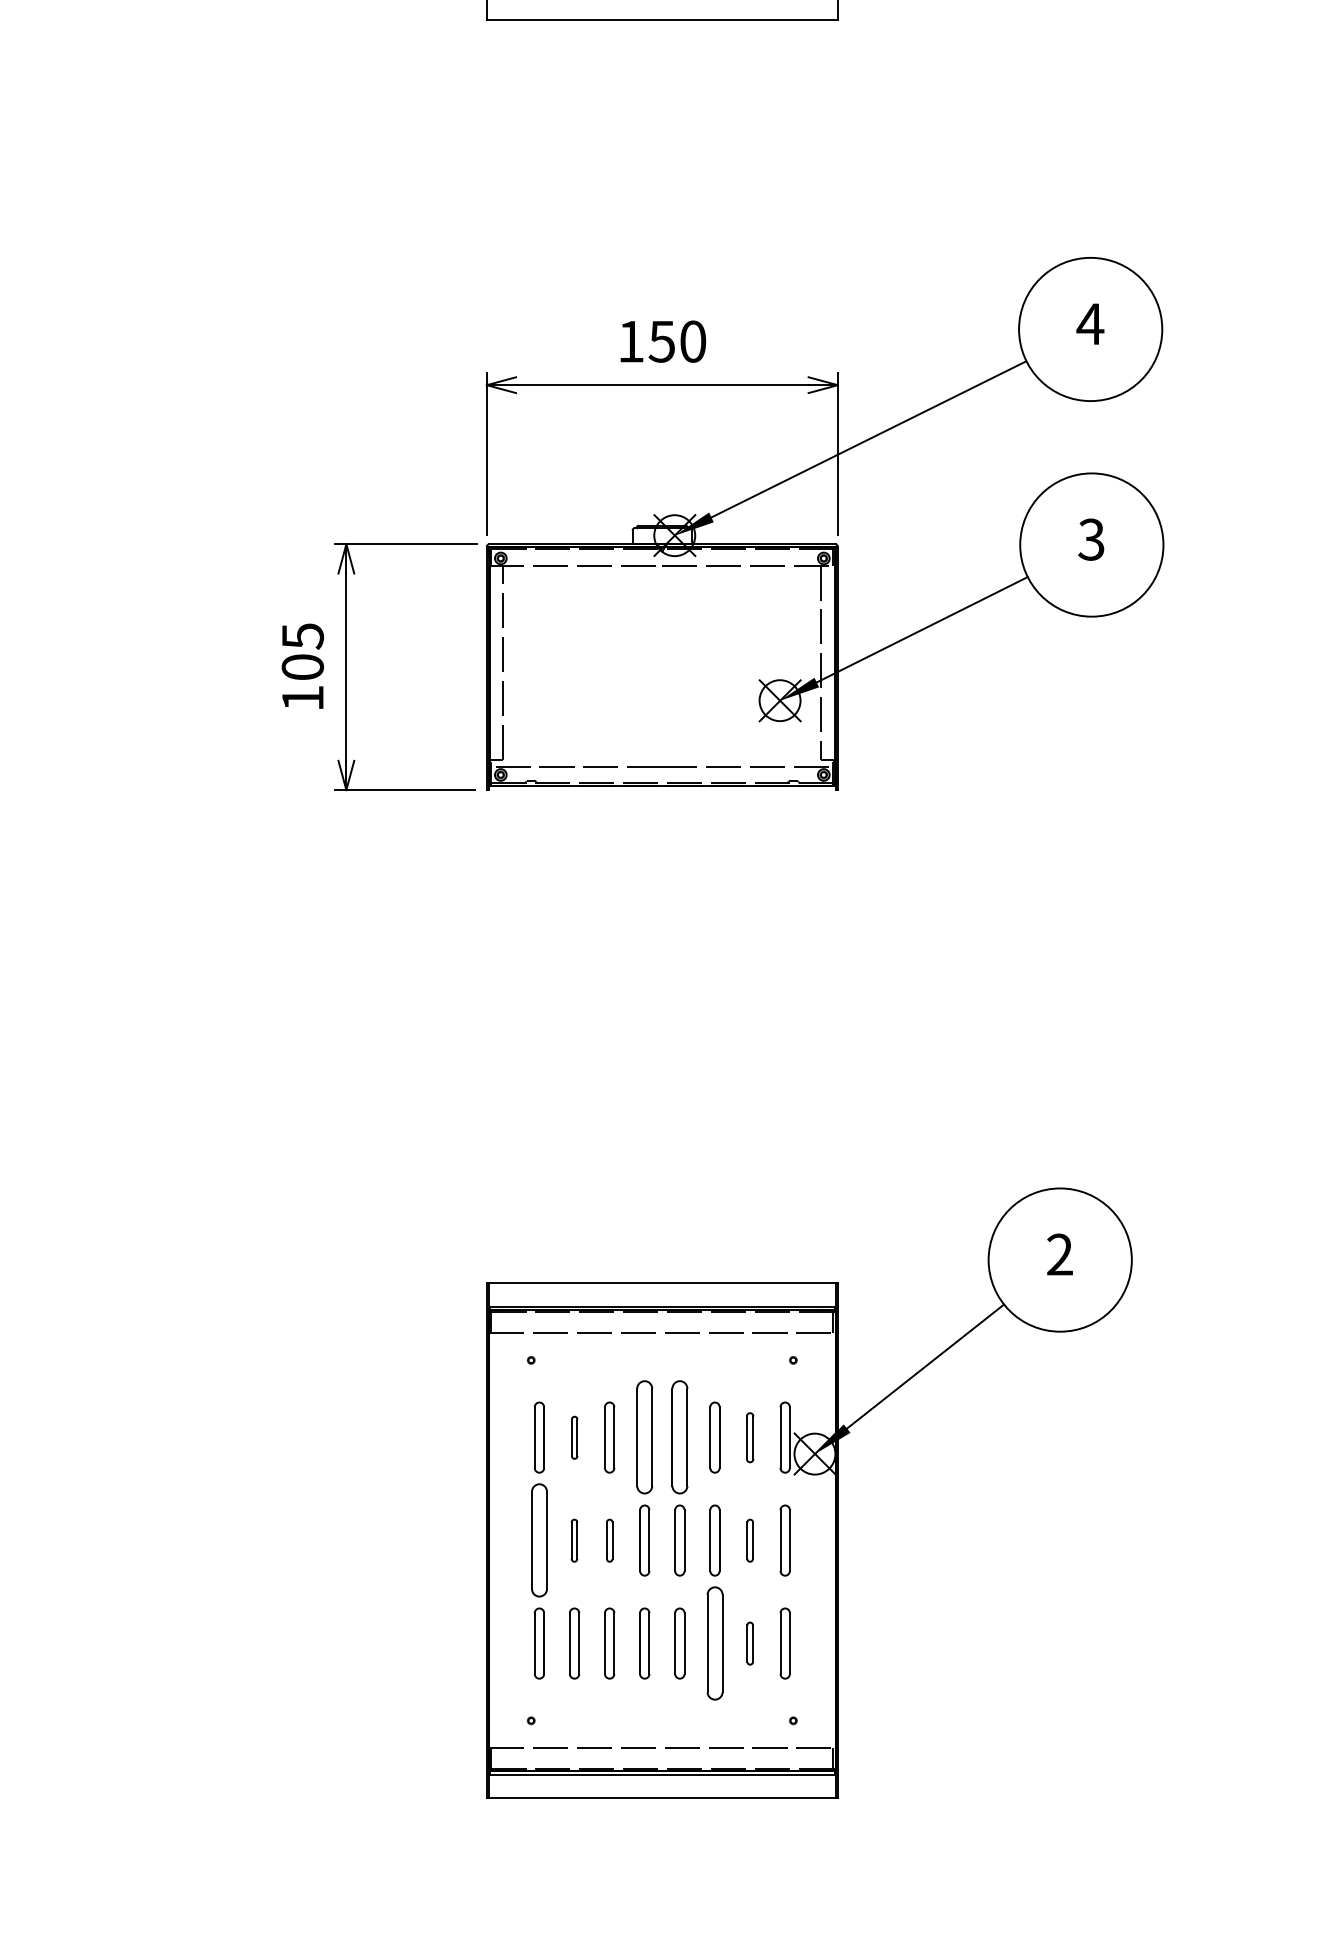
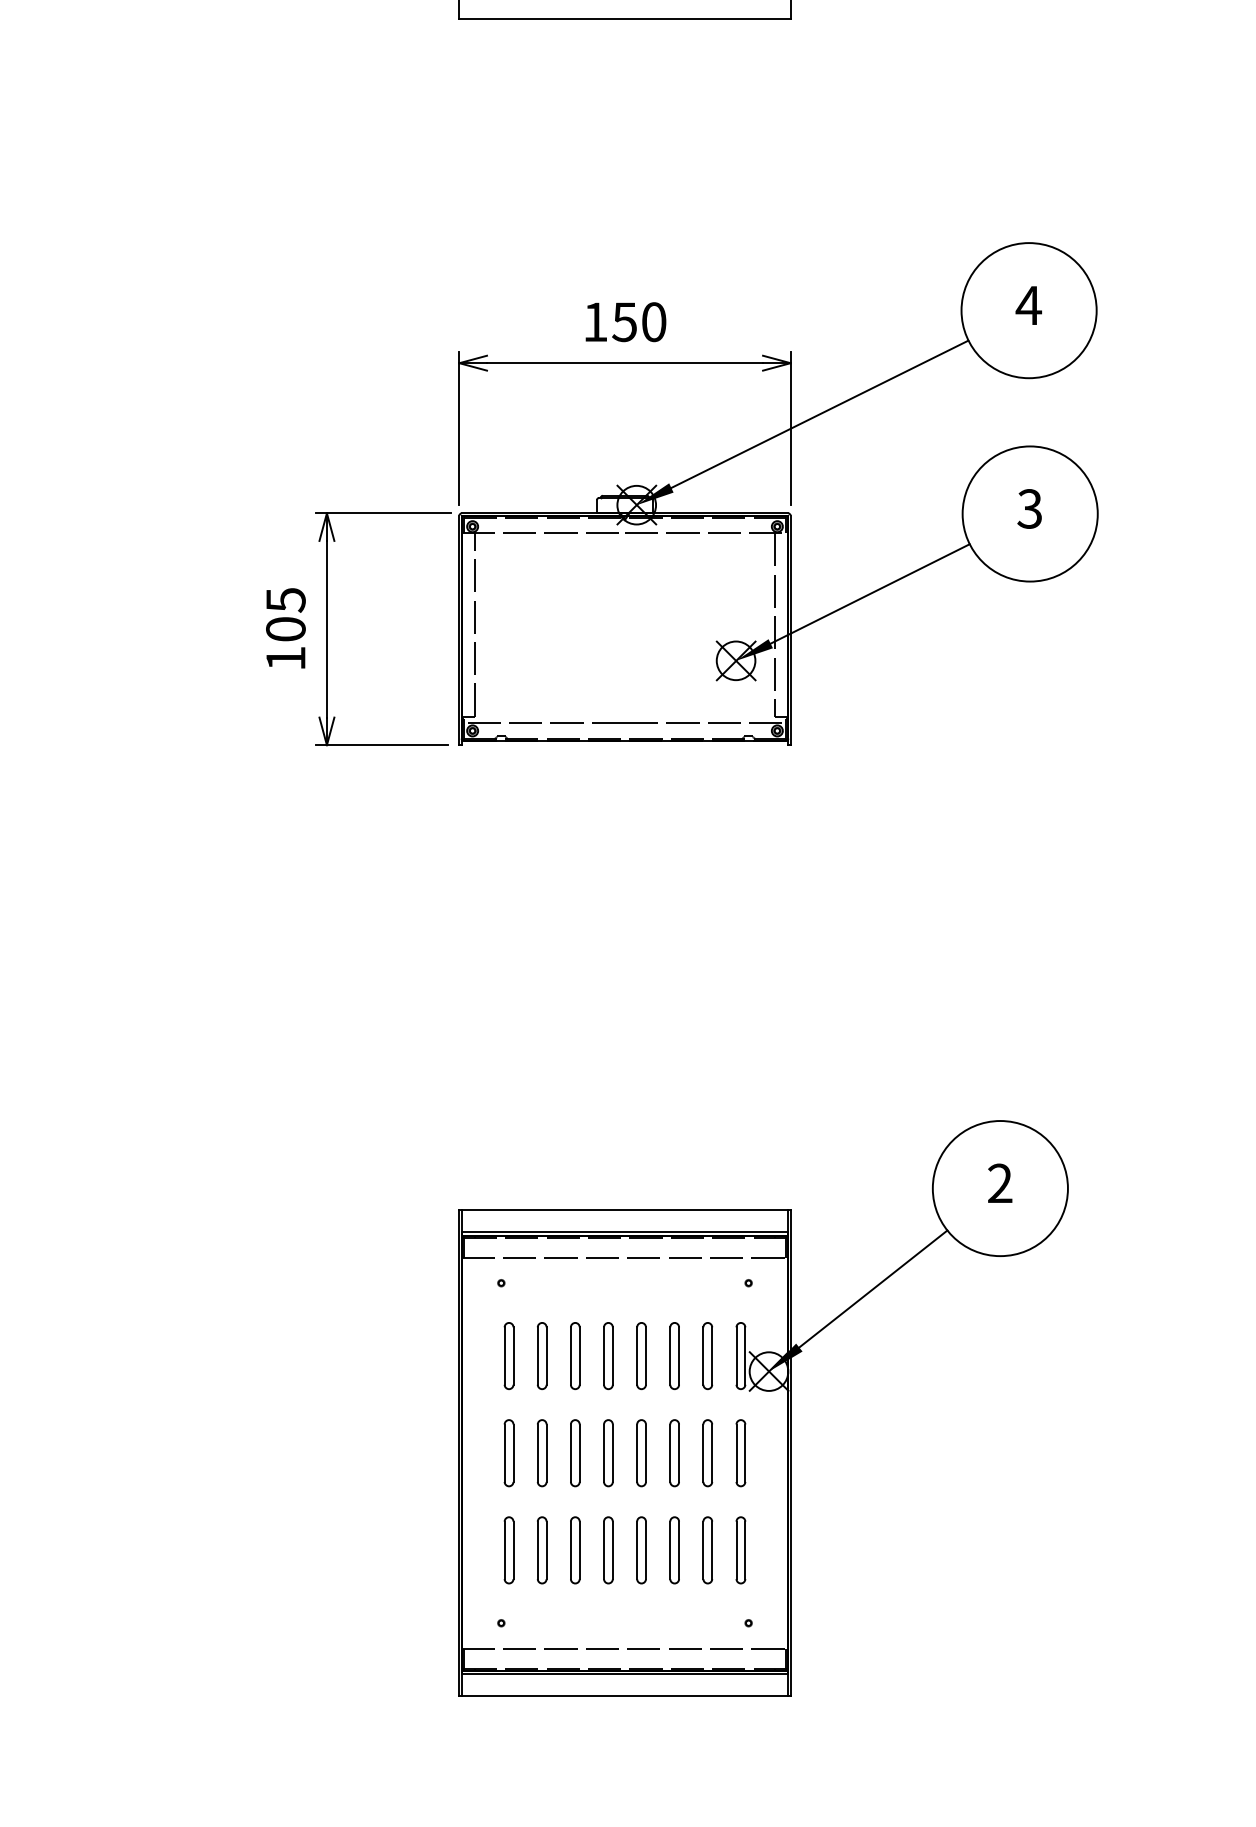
part: (574, 1438) -> (542, 1356), size x1.67
part: (644, 1438) -> (608, 1356), size x0.62
part: (679, 1438) -> (641, 1356), size x0.62
part: (749, 1438) -> (707, 1356), size x1.43
part: (538, 1540) -> (508, 1453), size x0.62
part: (573, 1540) -> (541, 1453), size x1.67
part: (609, 1540) -> (575, 1453), size x1.67
part: (749, 1540) -> (707, 1453), size x1.67
part: (714, 1643) -> (674, 1550), size x0.62
part: (749, 1643) -> (707, 1550), size x1.67

